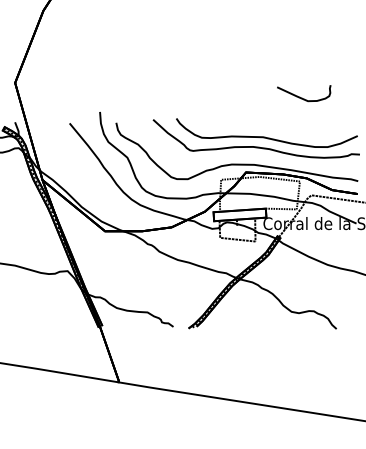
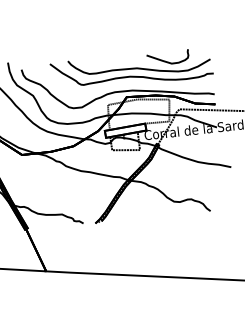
curve: (302, 97) -> (167, 61), moved

